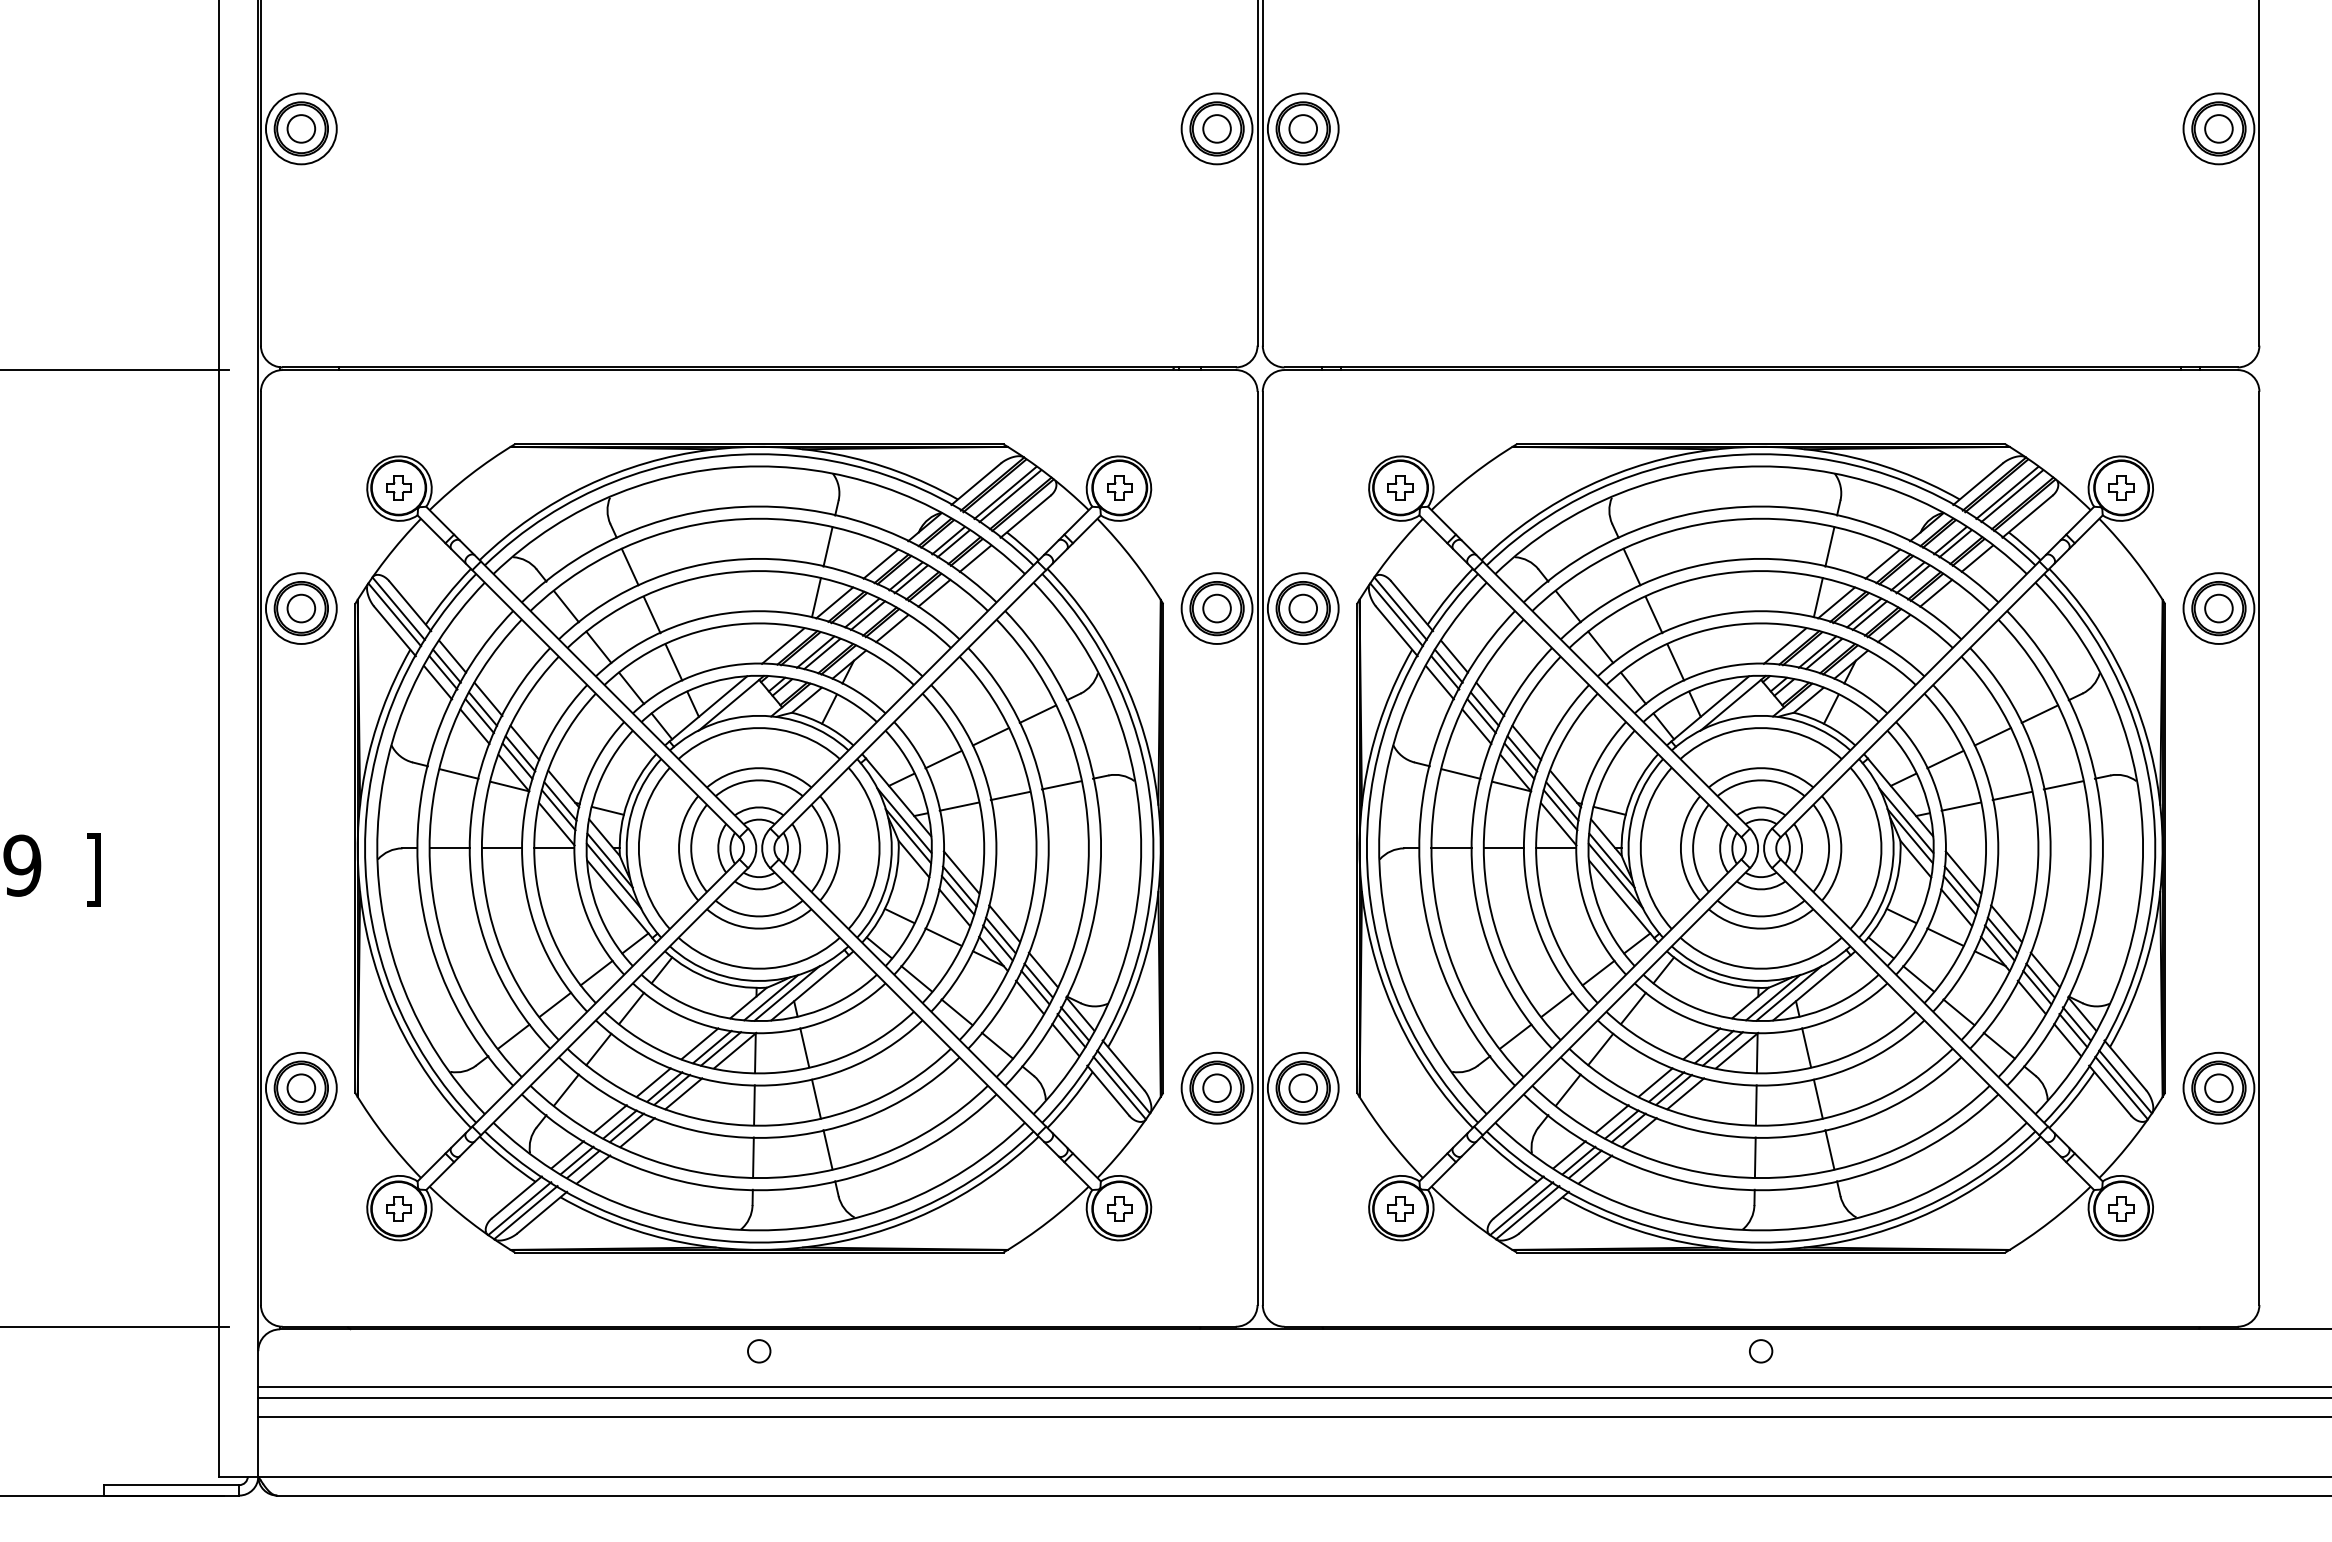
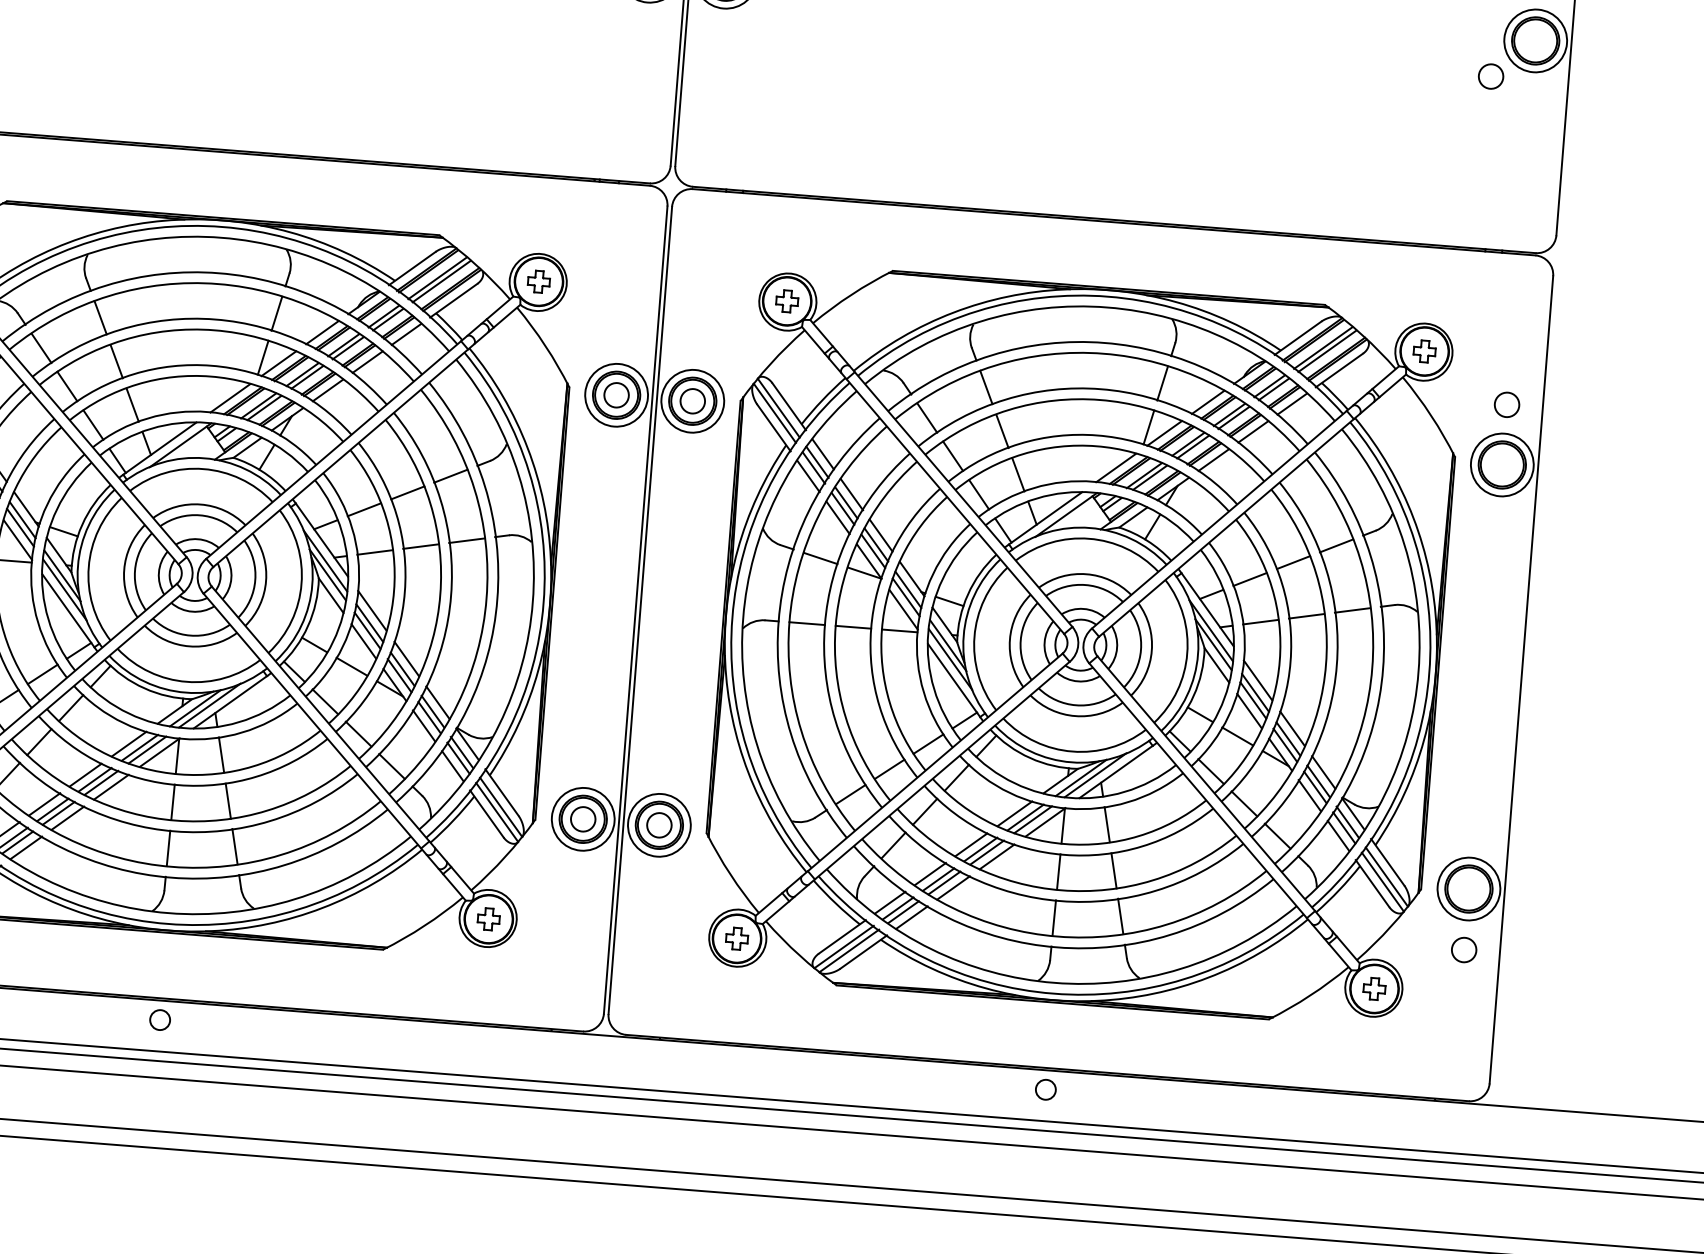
circle: (2218, 128) -> (1490, 76), moved
circle: (2218, 608) -> (1506, 404), moved
circle: (2218, 1087) -> (1463, 949), moved

